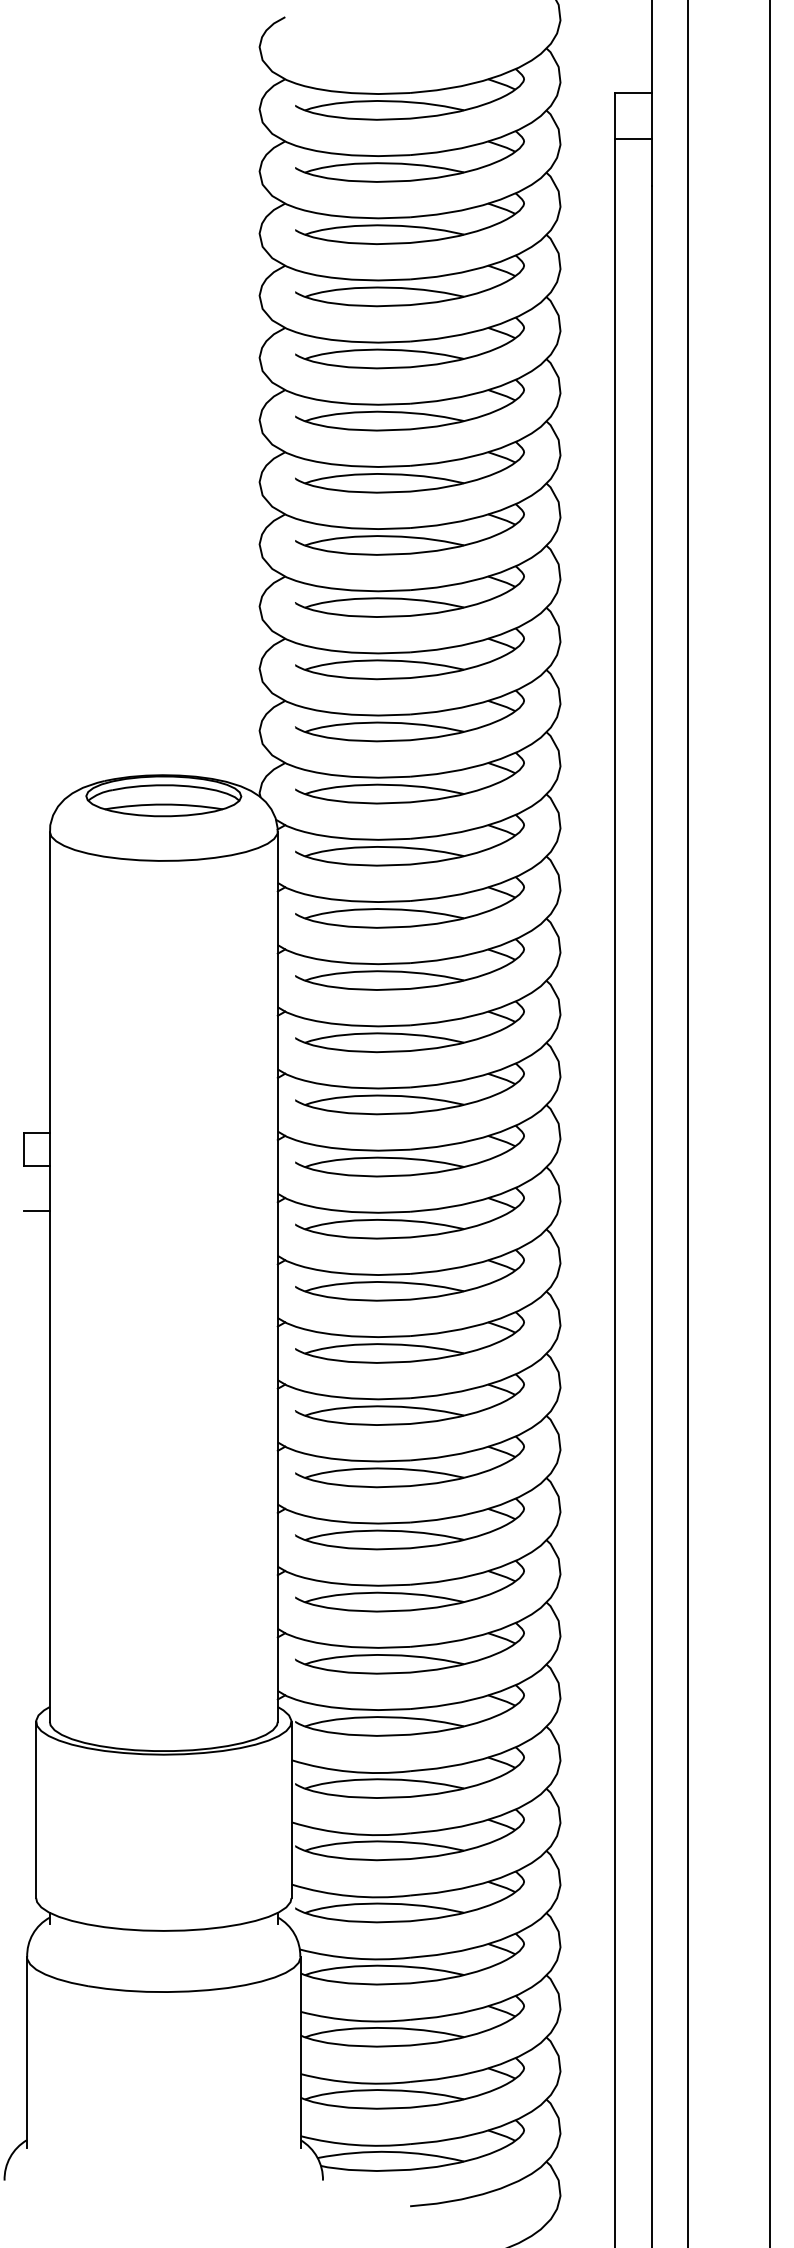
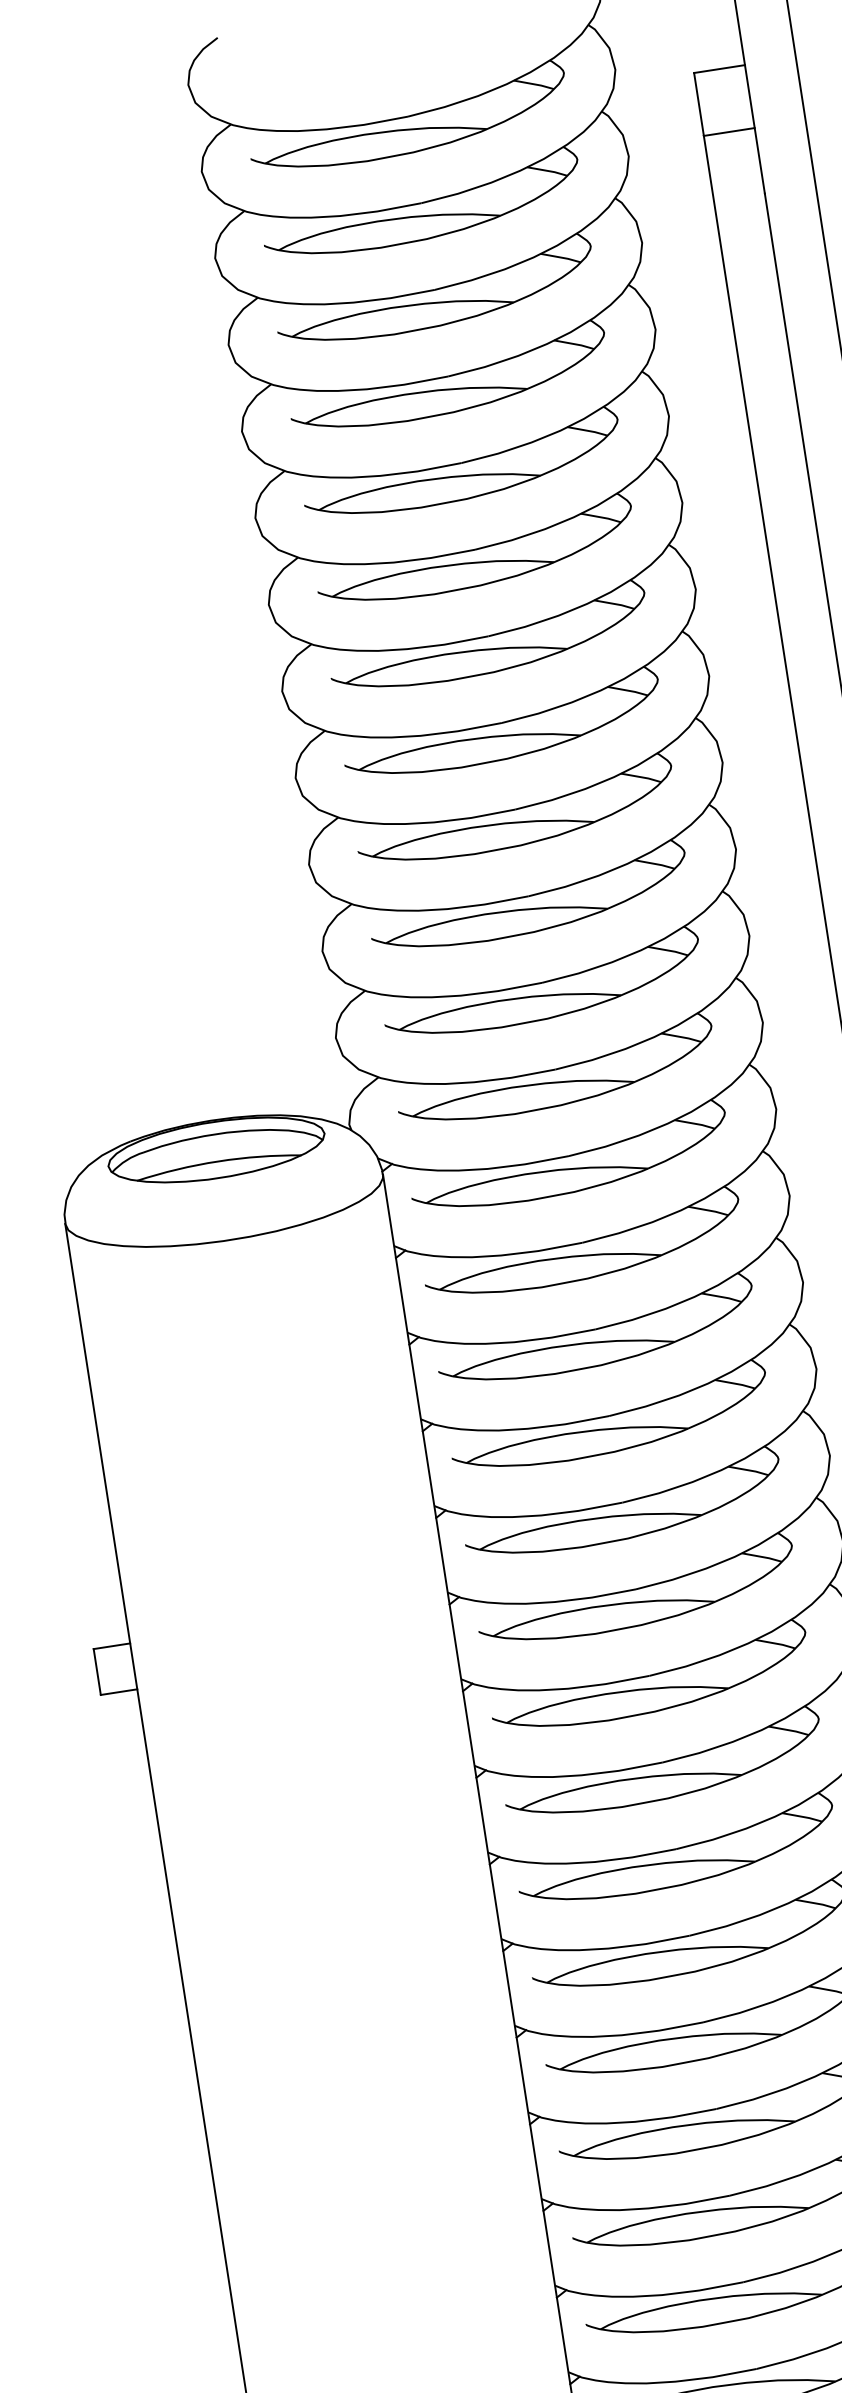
line: (36, 1211) -> (128, 1756), removed

